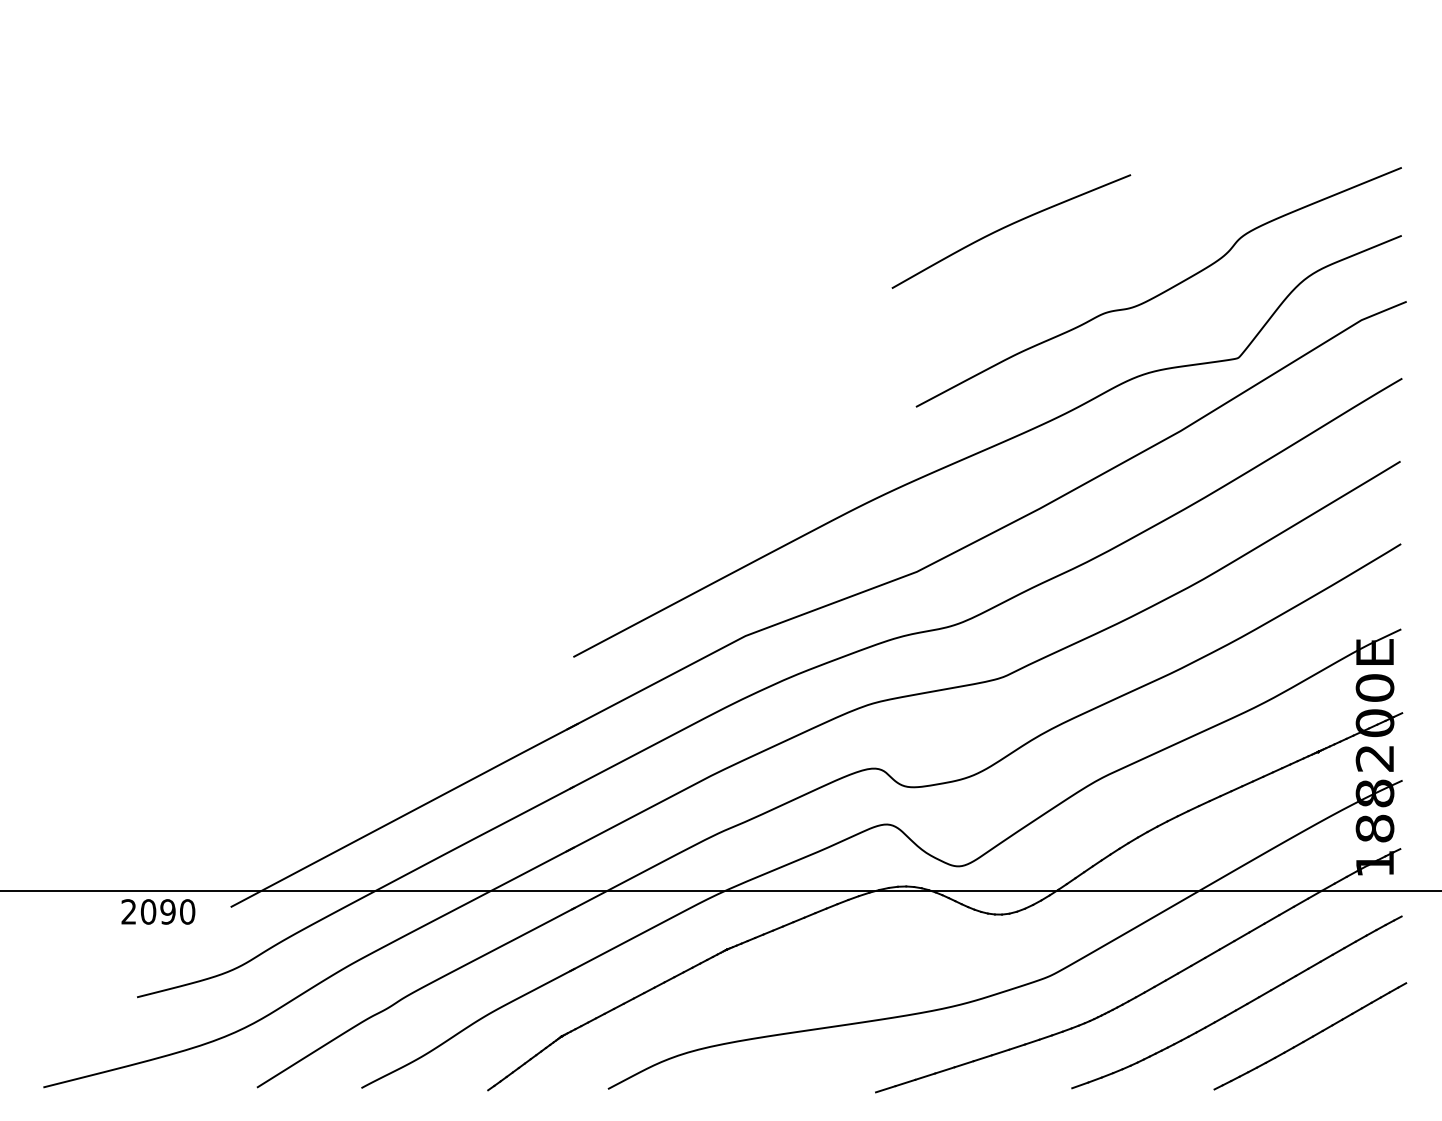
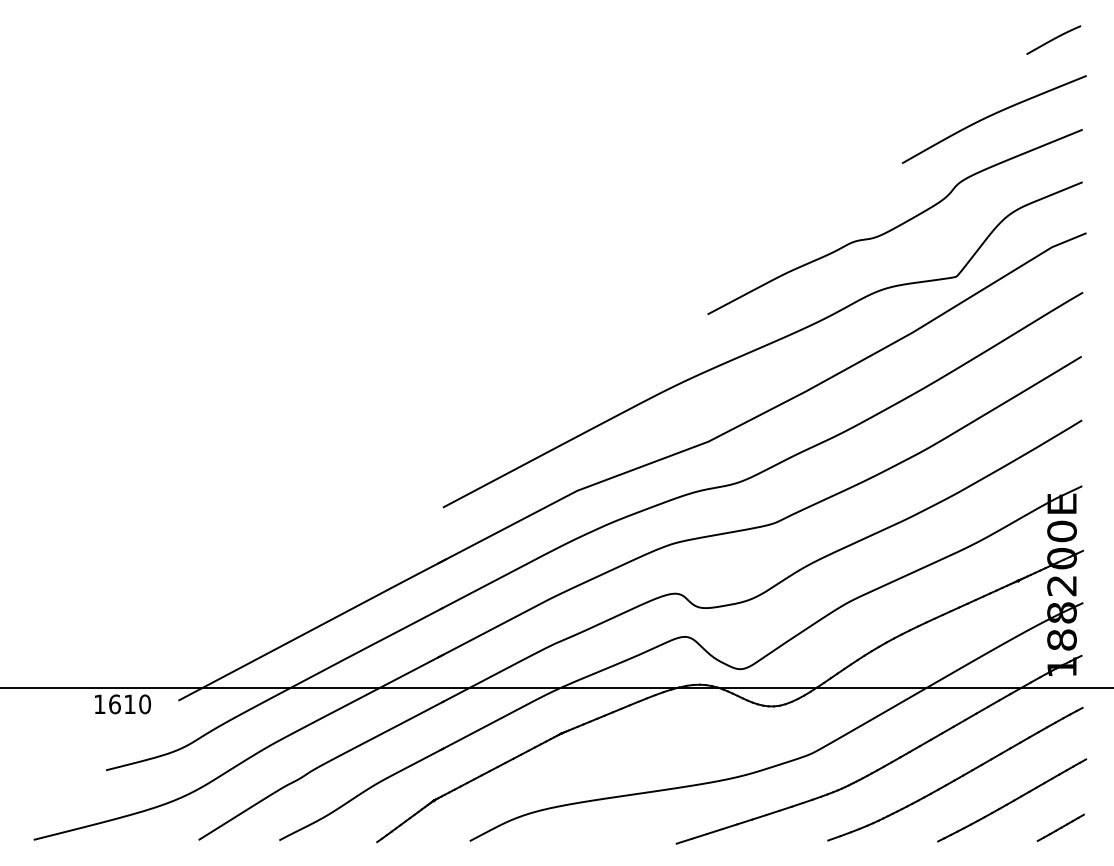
curve: (1363, 51) -> (1053, 39), added
curve: (1009, 226) -> (992, 115), moved
text: (148, 911) -> (114, 704), 2090 -> 1610
line: (1373, 1071) -> (1060, 827), added

